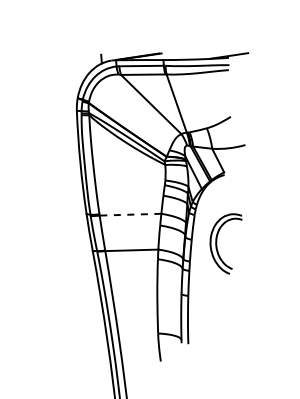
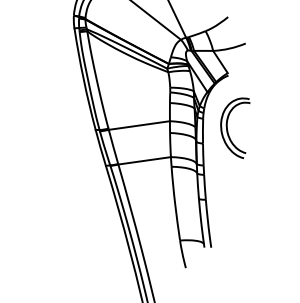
line: (130, 214) -> (139, 125), dashed -> solid
part: (217, 243) -> (228, 129), moved

